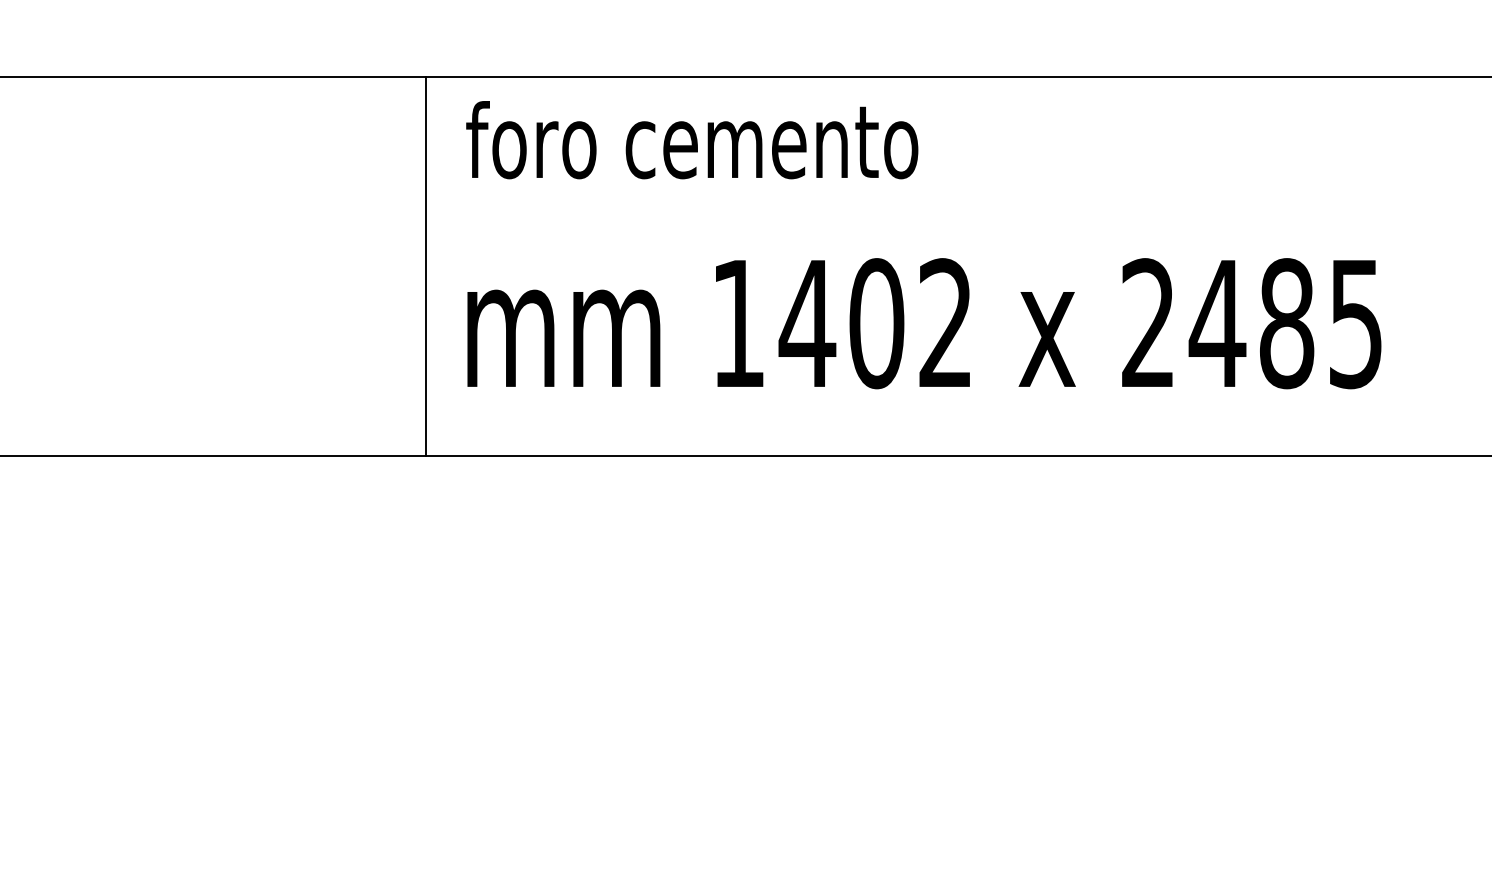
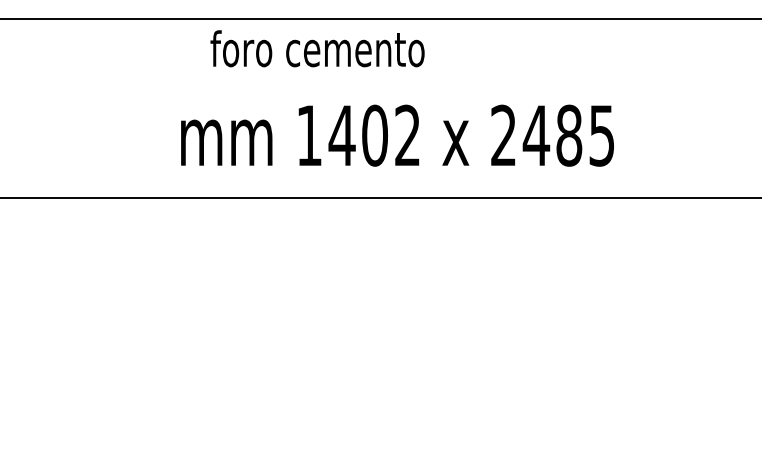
text: (692, 139) -> (317, 48), moved
line: (426, 266) -> (161, 108), removed

